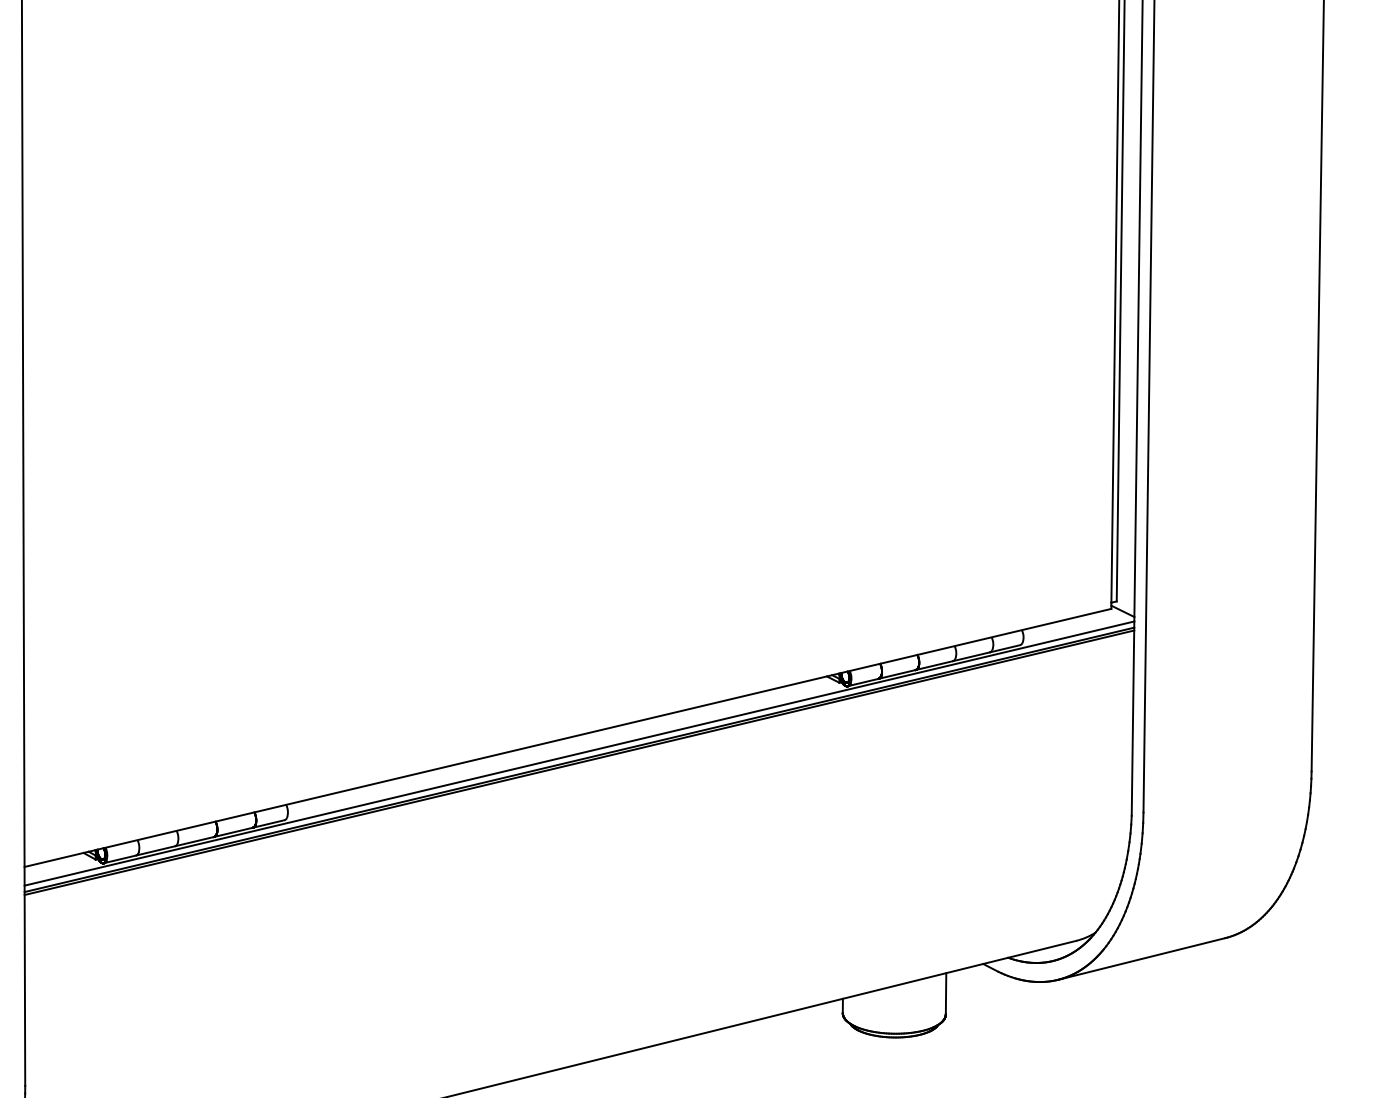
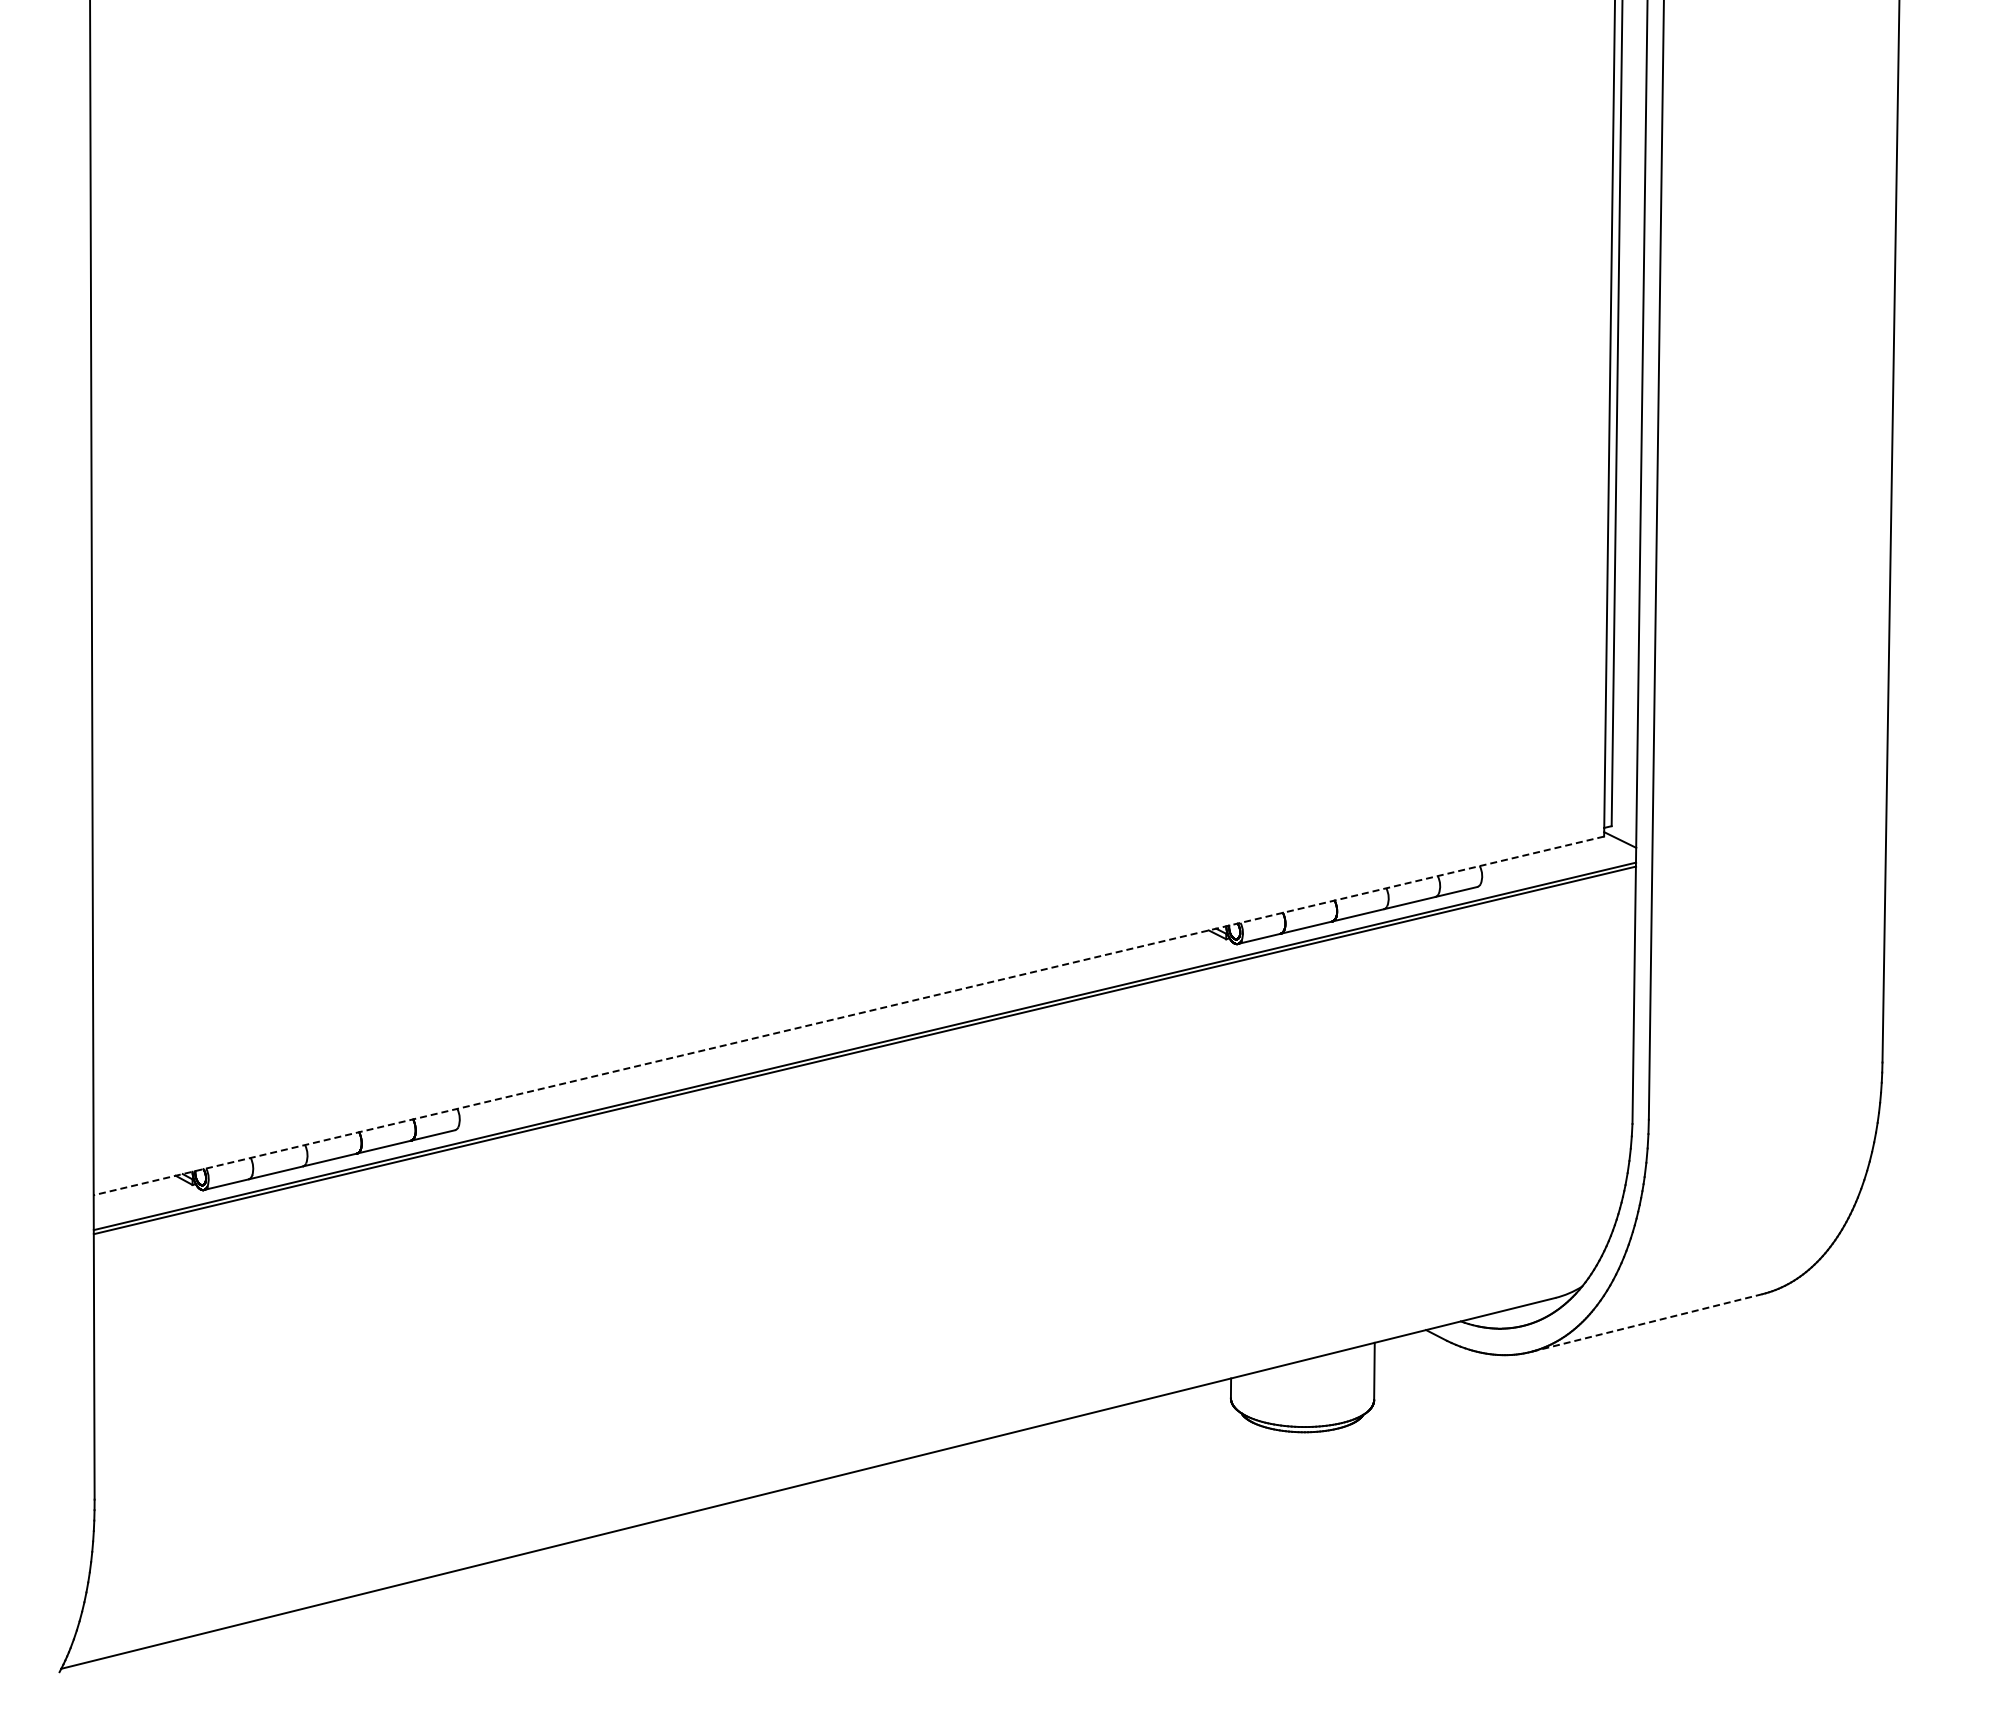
line: (567, 738) -> (848, 1016), solid -> dashed
line: (579, 753) -> (864, 1037), removed
line: (1141, 959) -> (1646, 1323), solid -> dashed

